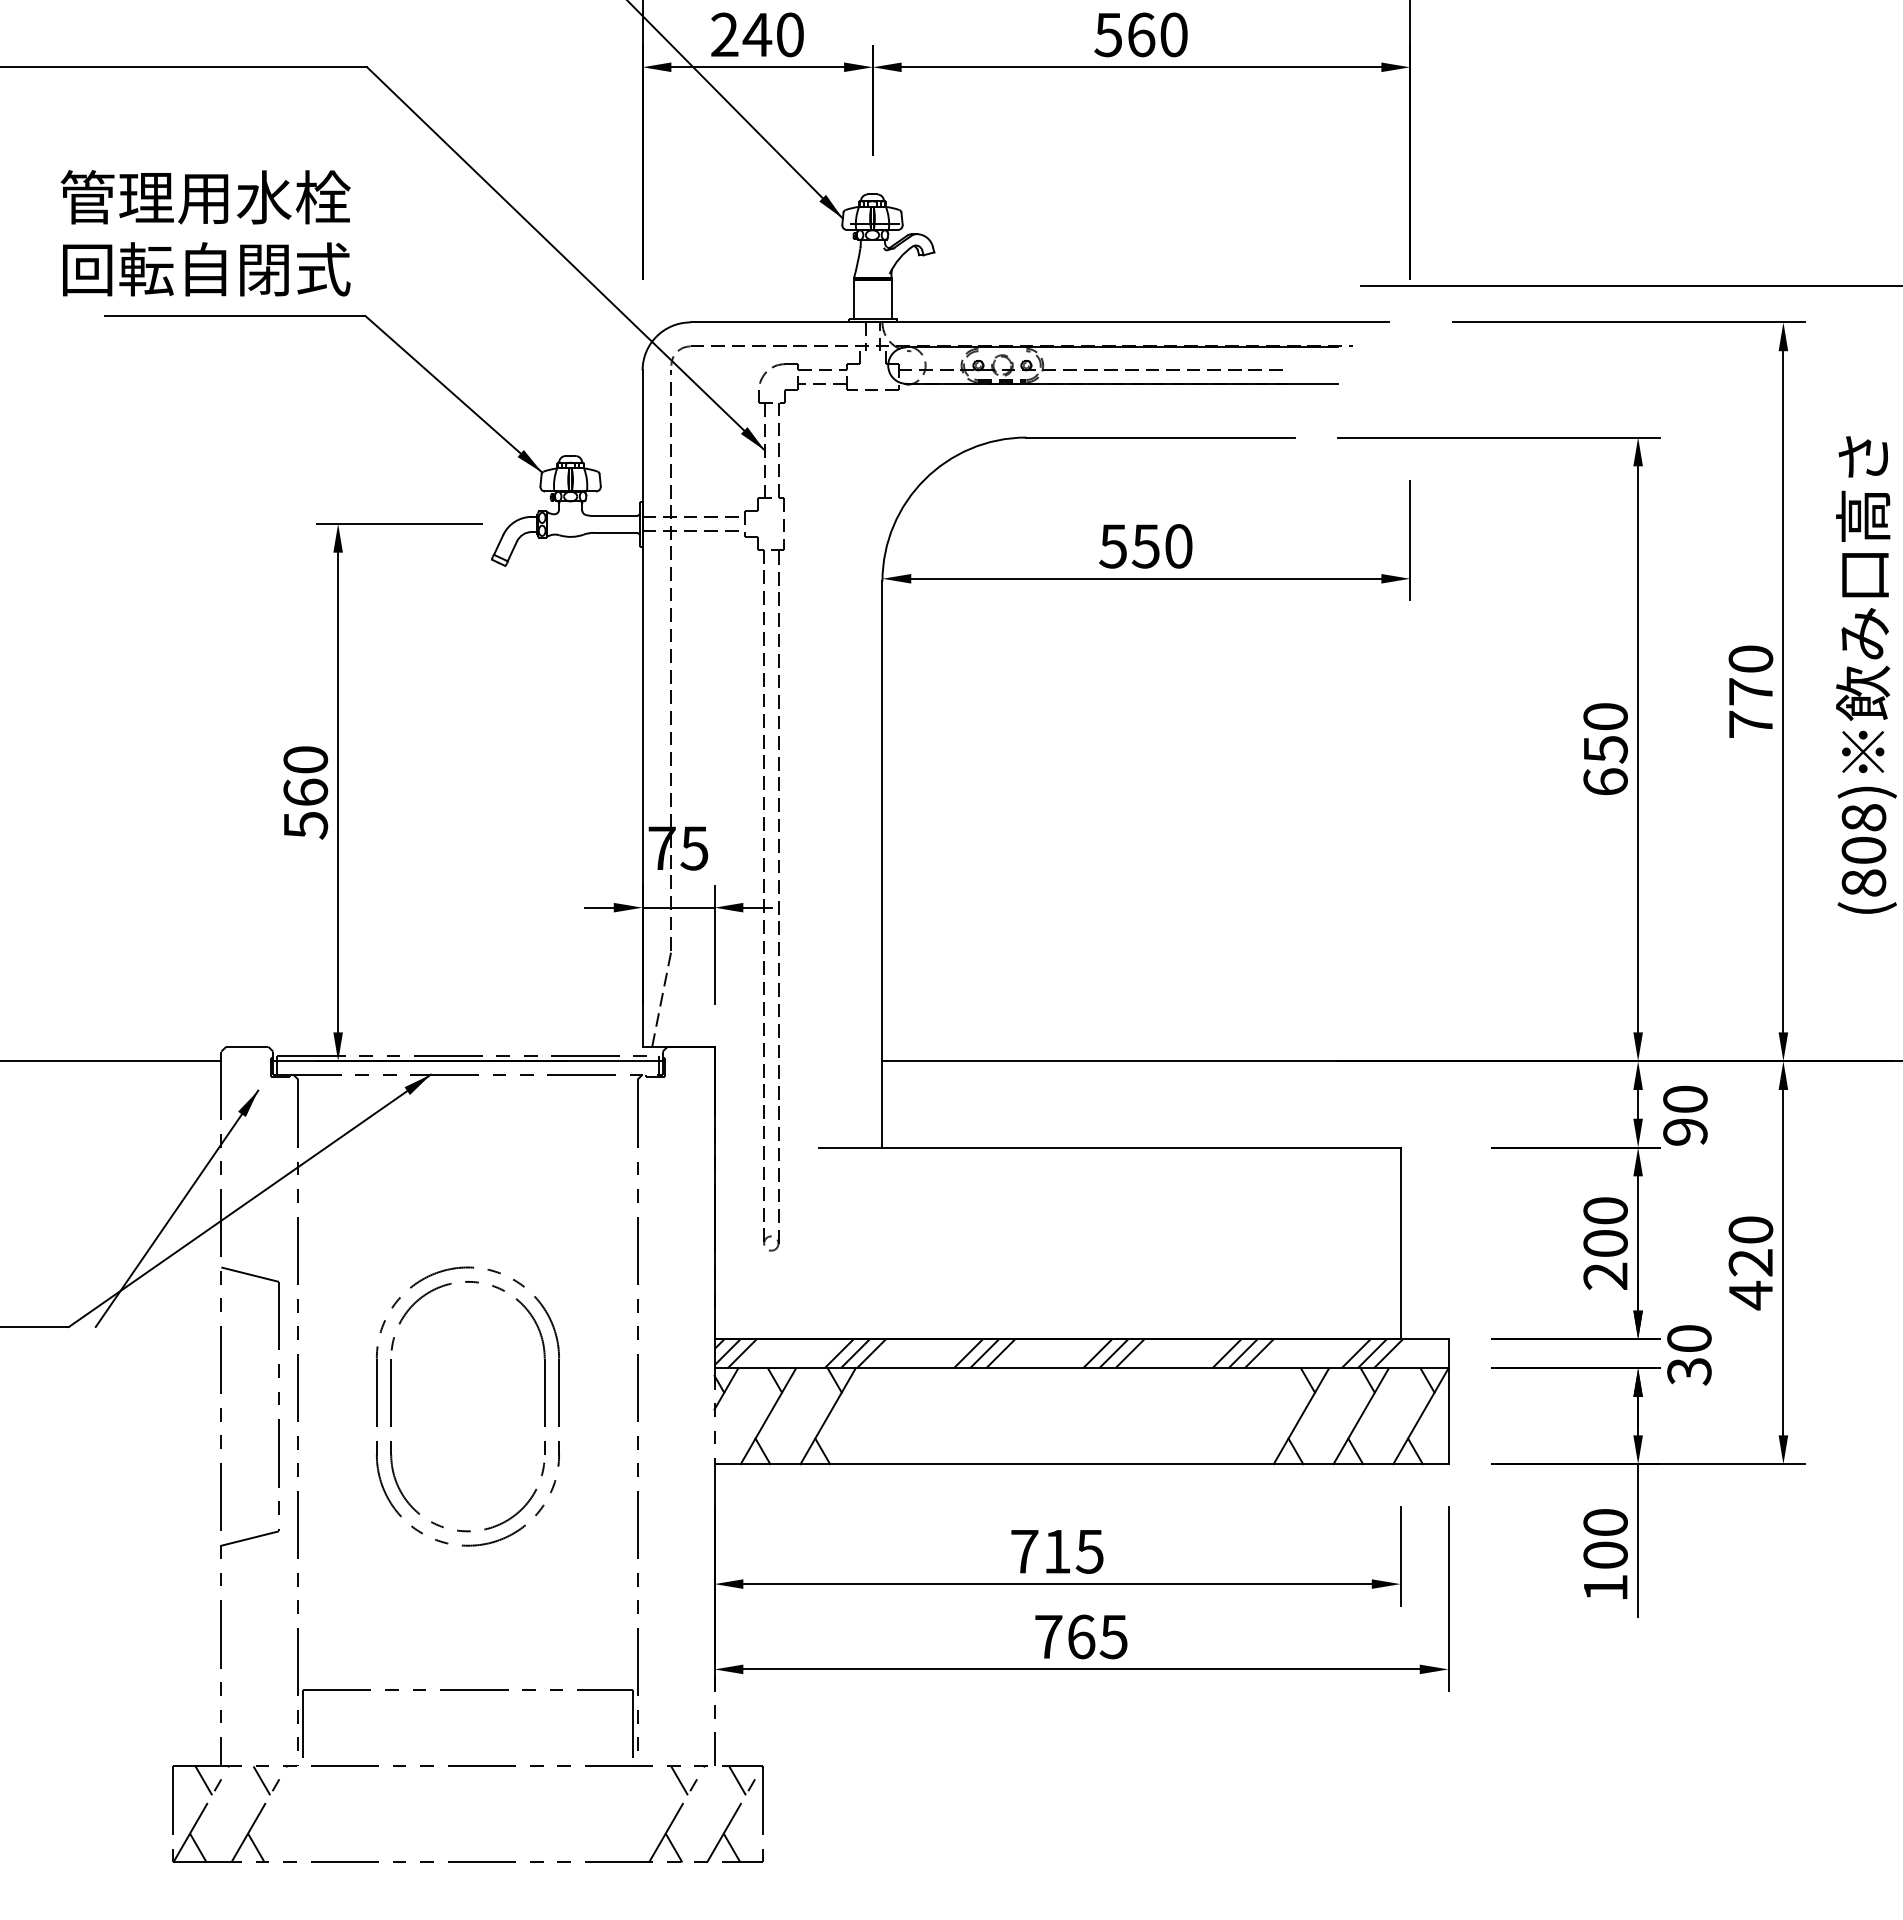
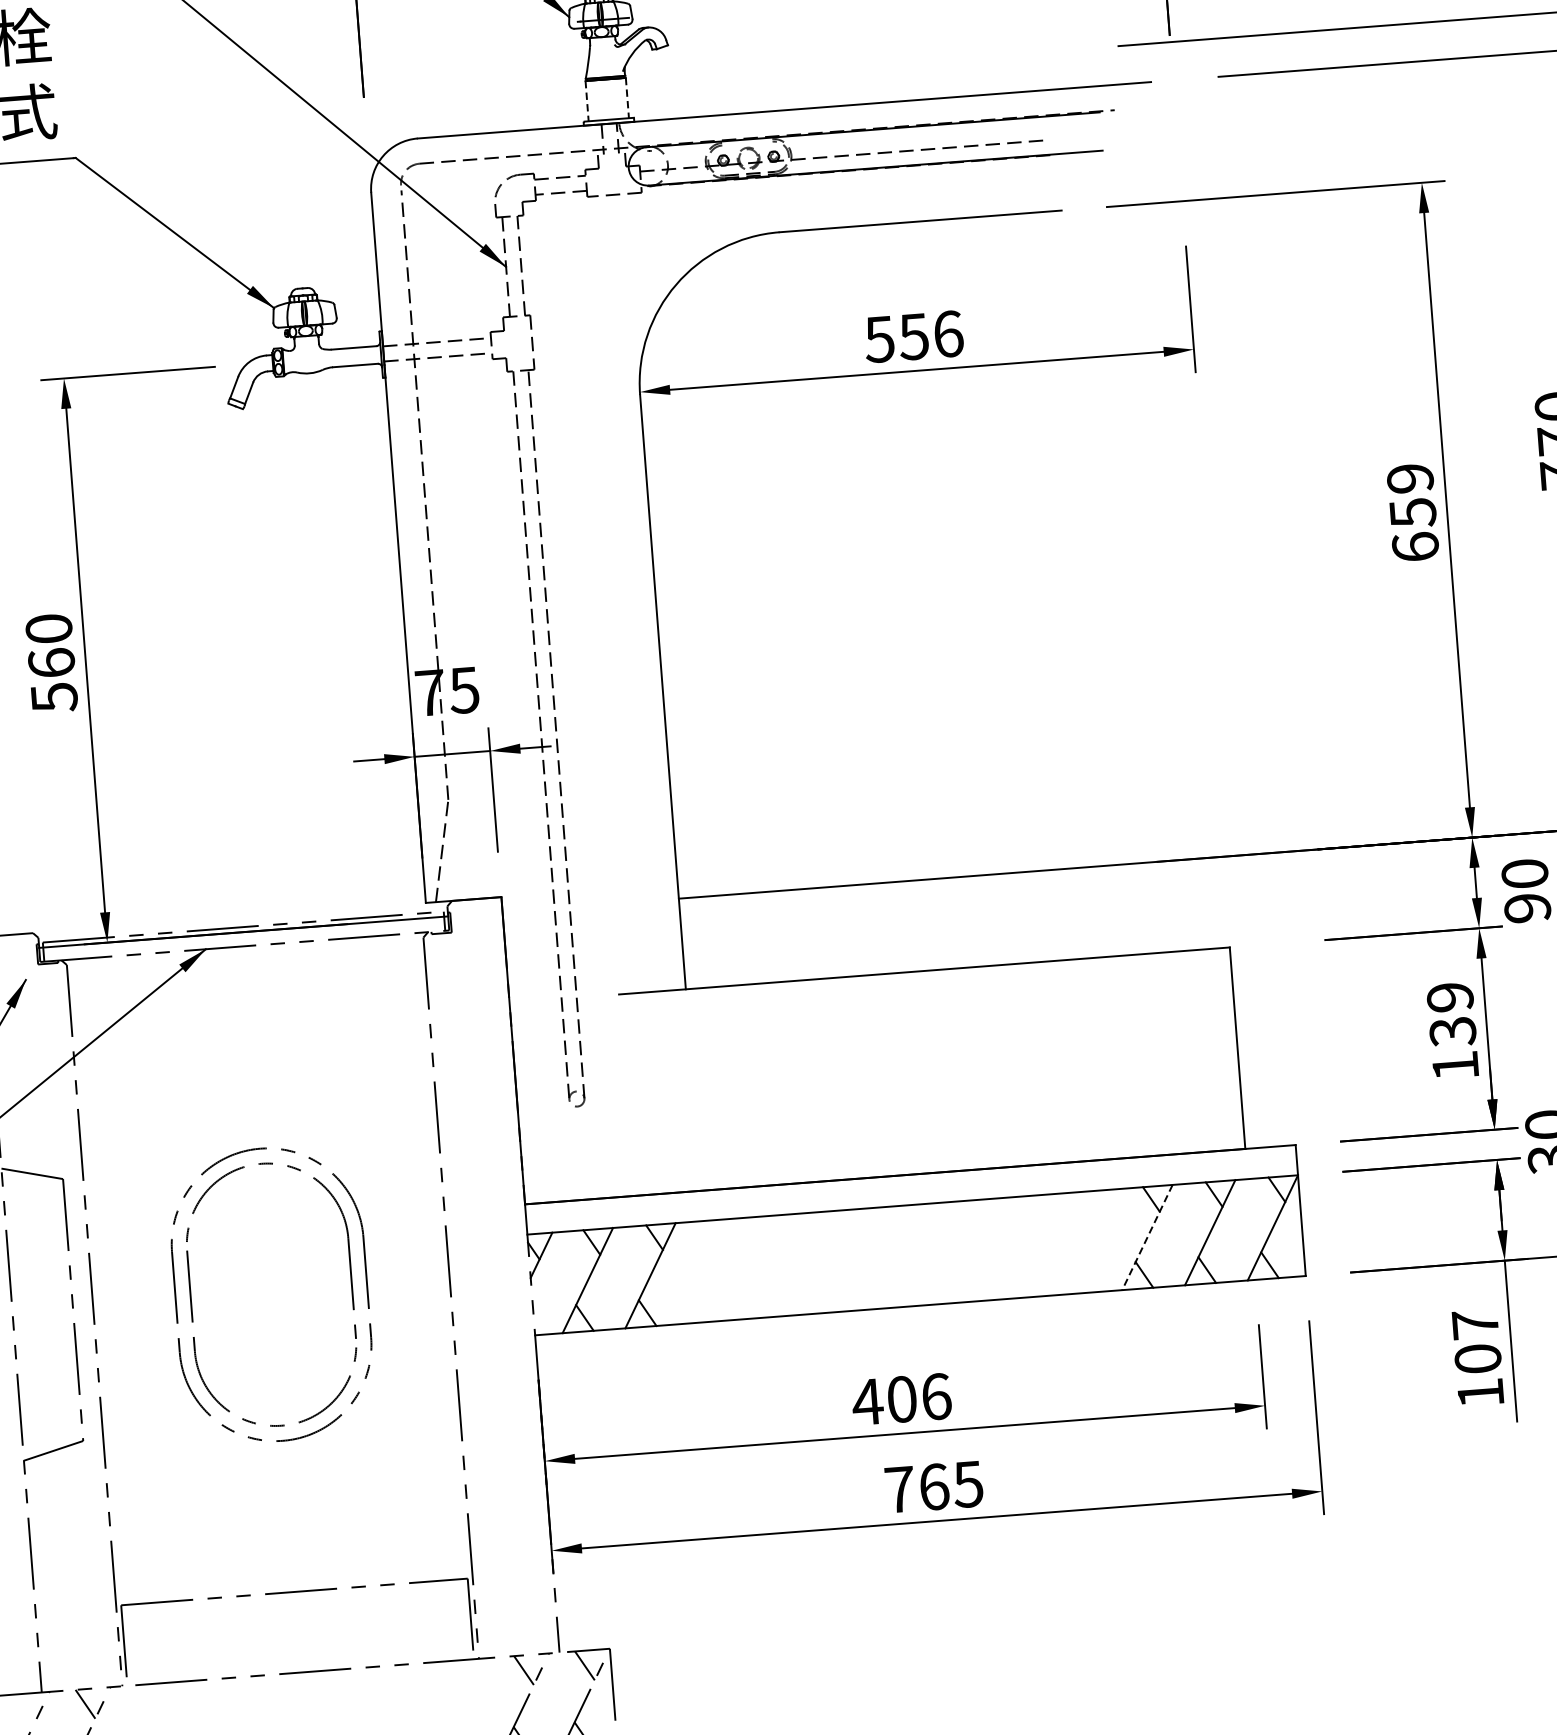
line: (853, 299) -> (586, 101), solid -> dashed
line: (892, 299) -> (627, 98), solid -> dashed
text: (1178, 546) -> (948, 334), 550 -> 556
text: (1605, 716) -> (1410, 478), 650 -> 659
text: (1605, 1243) -> (1452, 1031), 200 -> 139
hatch: (1058, 1353) -> (887, 1191), removed
line: (1301, 1416) -> (1147, 1237), solid -> dashed
text: (1605, 1522) -> (1475, 1324), 100 -> 107
text: (1056, 1551) -> (901, 1399), 715 -> 406
line: (203, 1780) -> (24, 1708), removed

